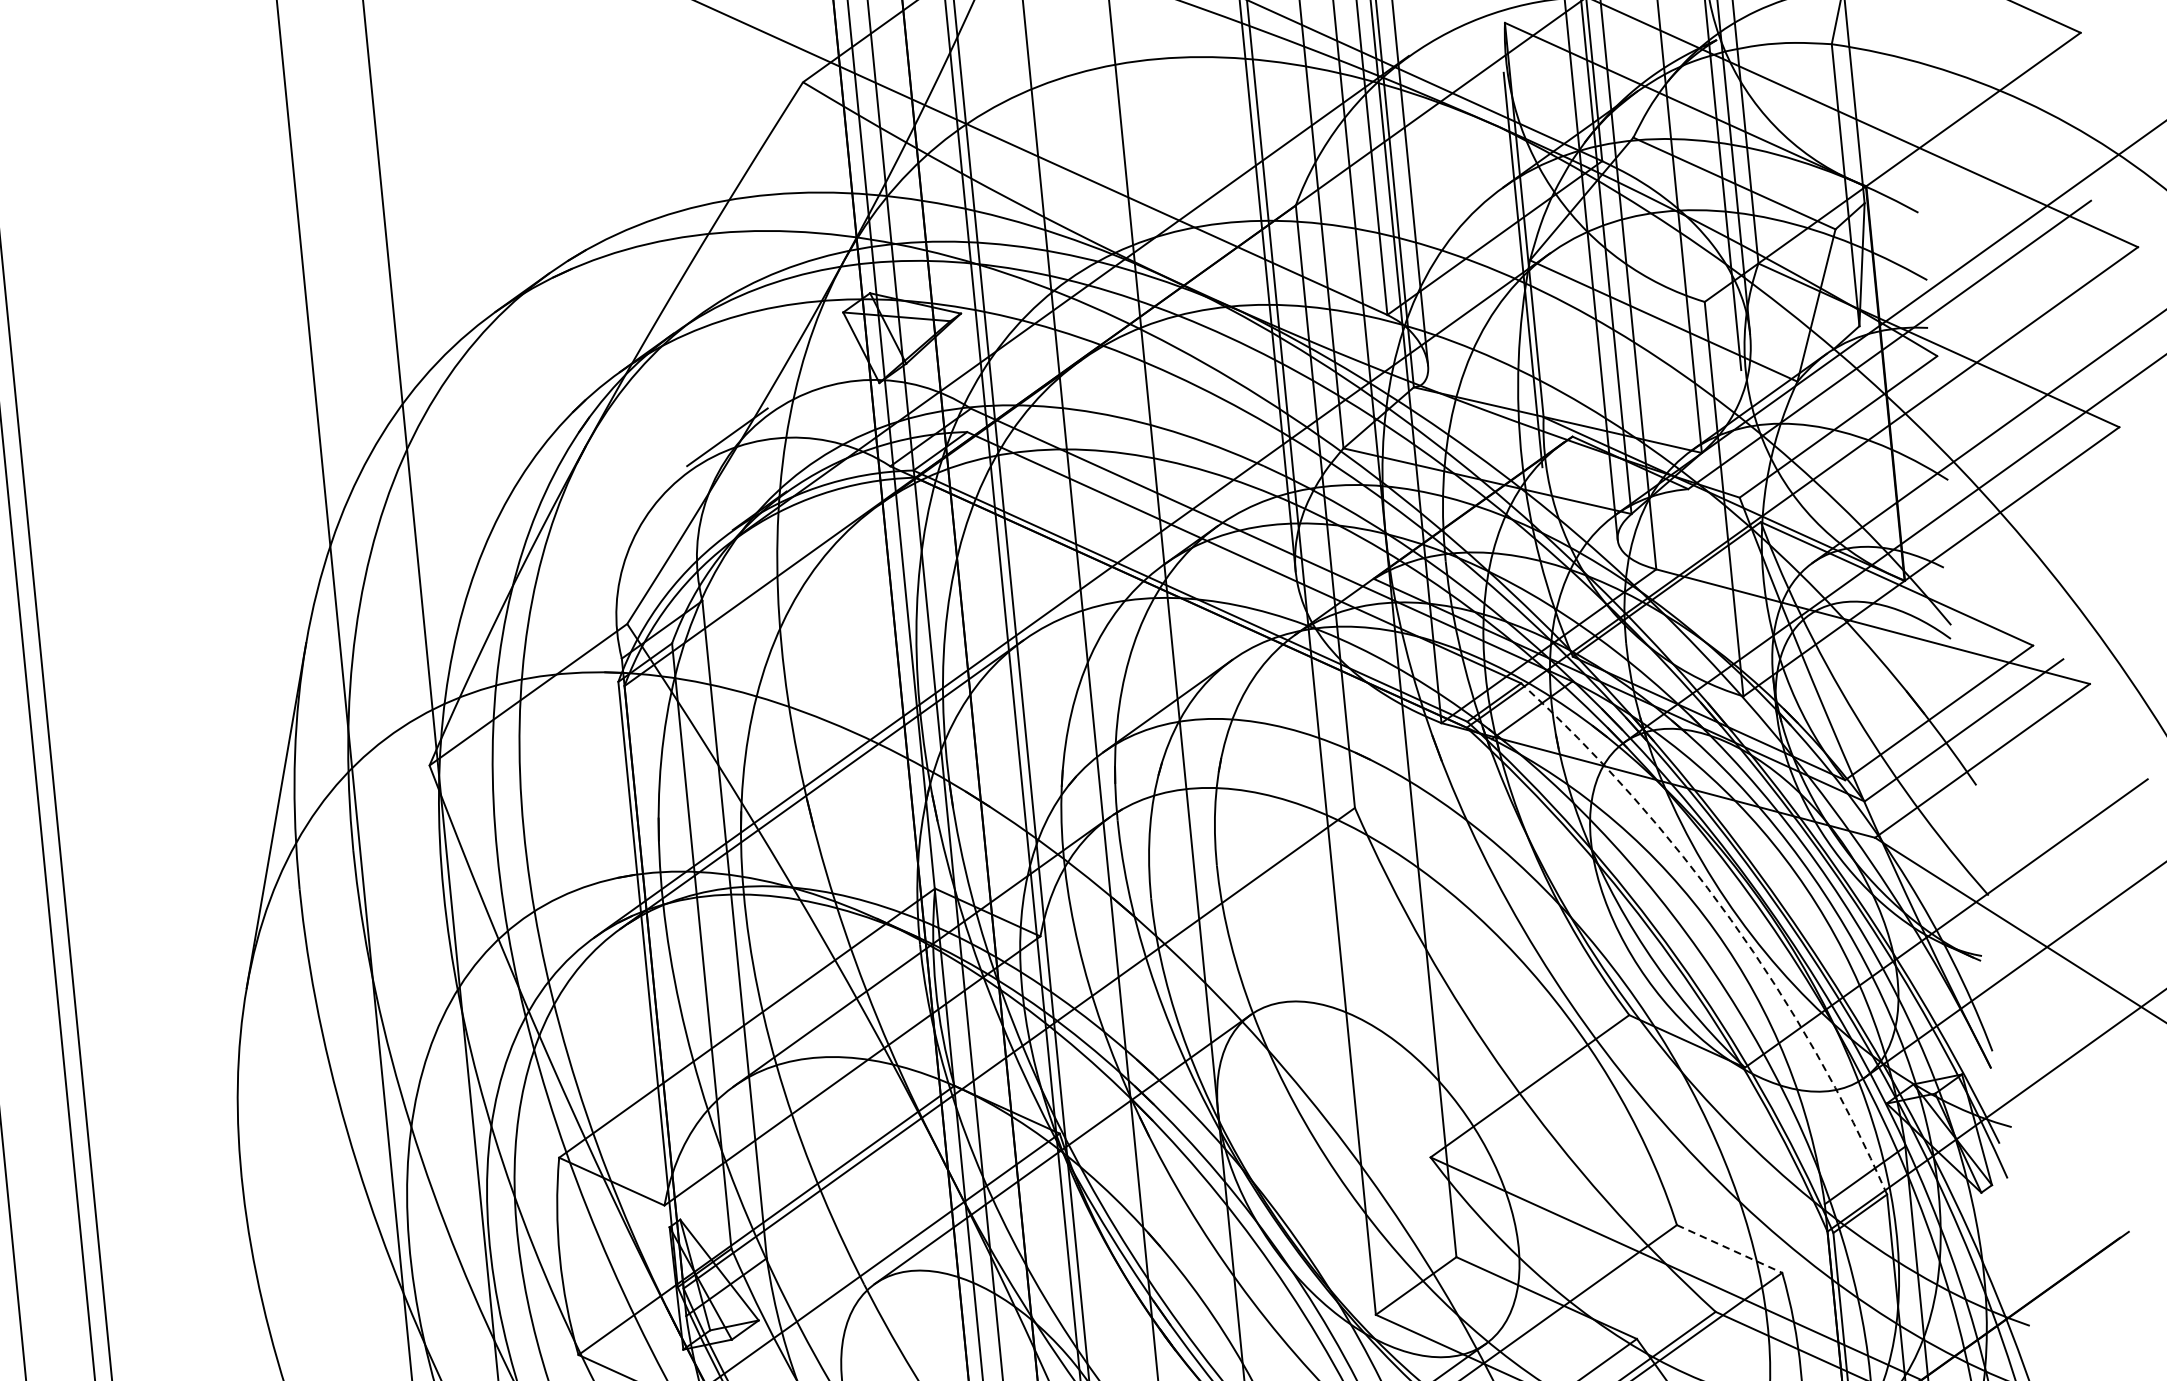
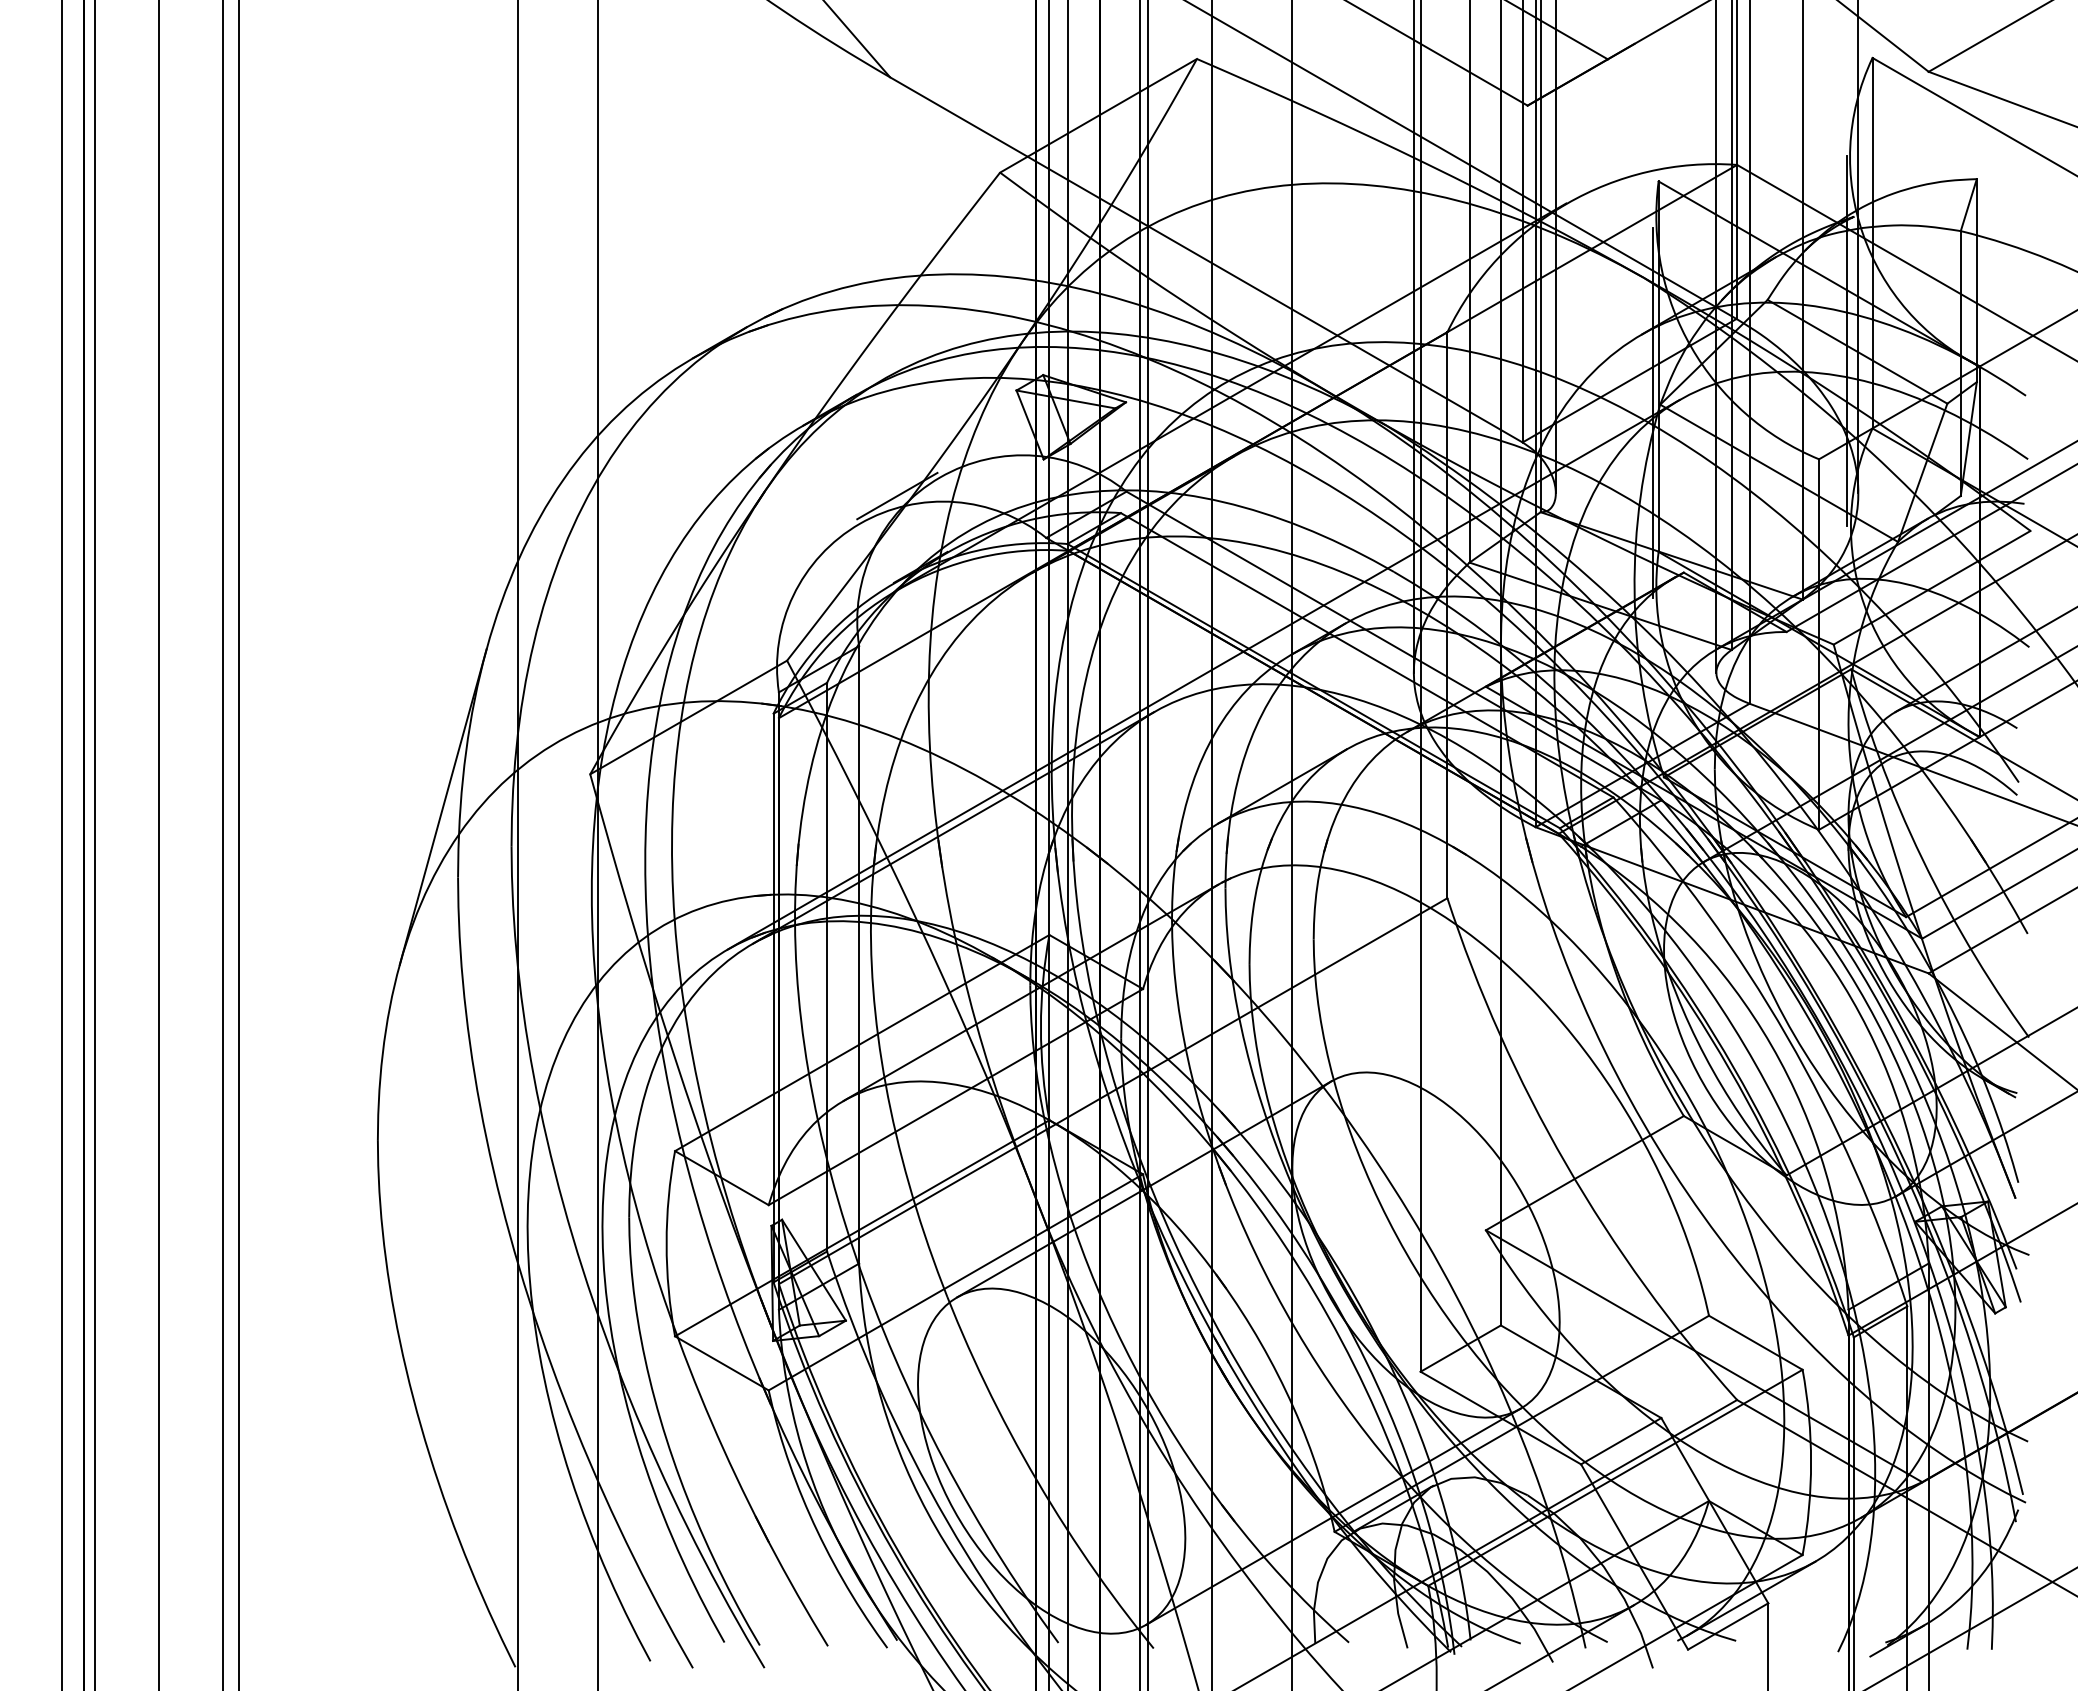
arc: (1731, 919) -> (1787, 1036), dashed -> solid
line: (1730, 1249) -> (1756, 1343), dashed -> solid

